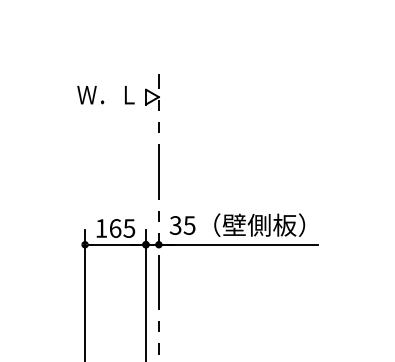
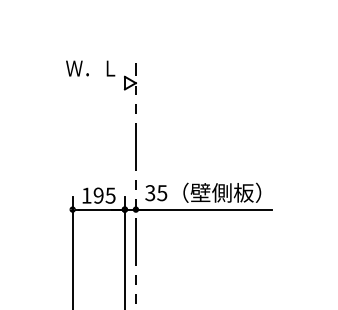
text: (105, 95) -> (90, 68), moved
text: (115, 228) -> (98, 195), 165 -> 195

